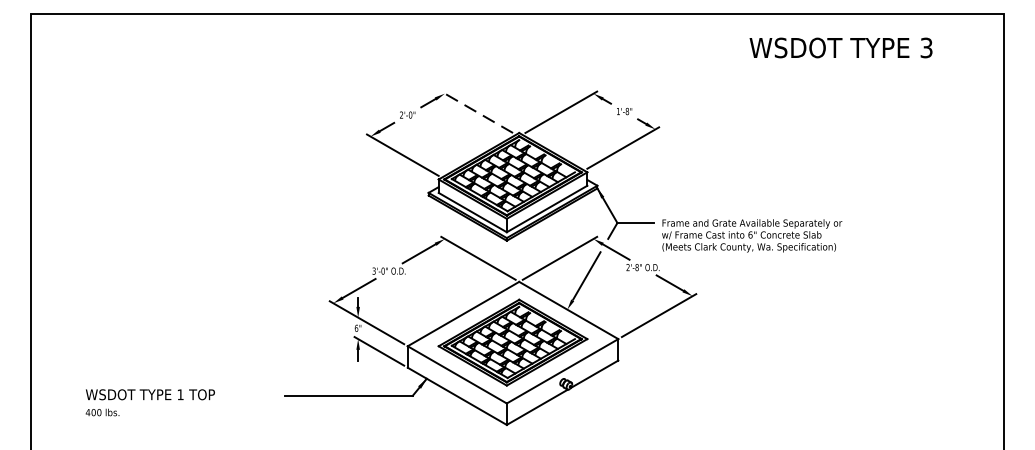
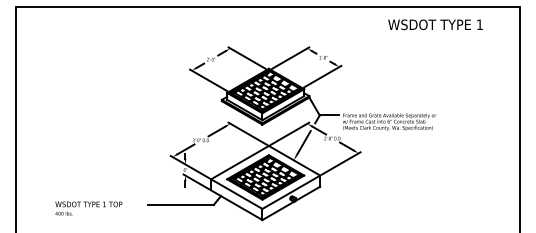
text: (925, 47) -> (479, 24), 3 -> 1
line: (475, 111) -> (246, 57), dashed -> solid
text: (149, 402) -> (88, 208), moved

